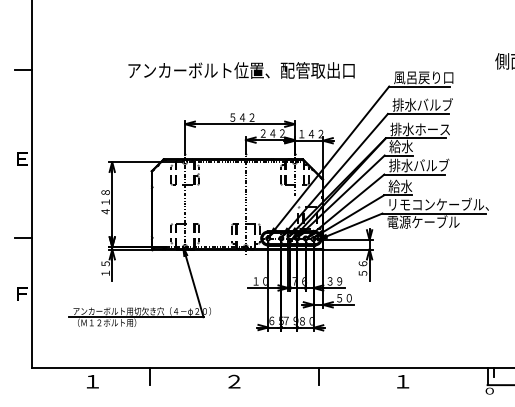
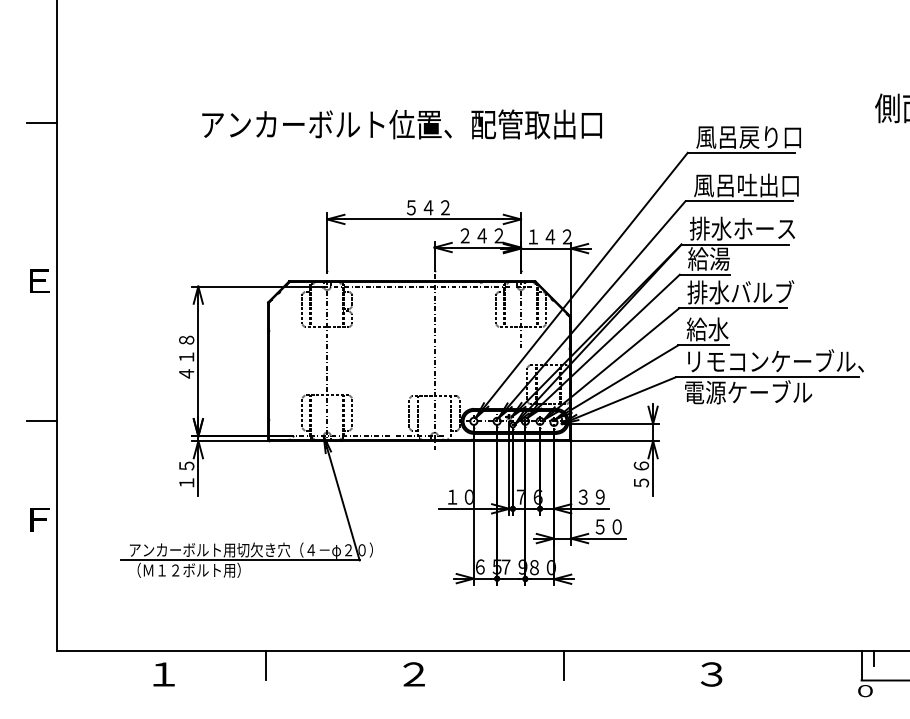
text: (241, 70) -> (401, 124), moved
text: (422, 104) -> (746, 184), 排水バルブ -> 風呂吐出口
text: (407, 146) -> (720, 258), 給水 -> 給湯
text: (402, 381) -> (711, 674), １ -> ３

